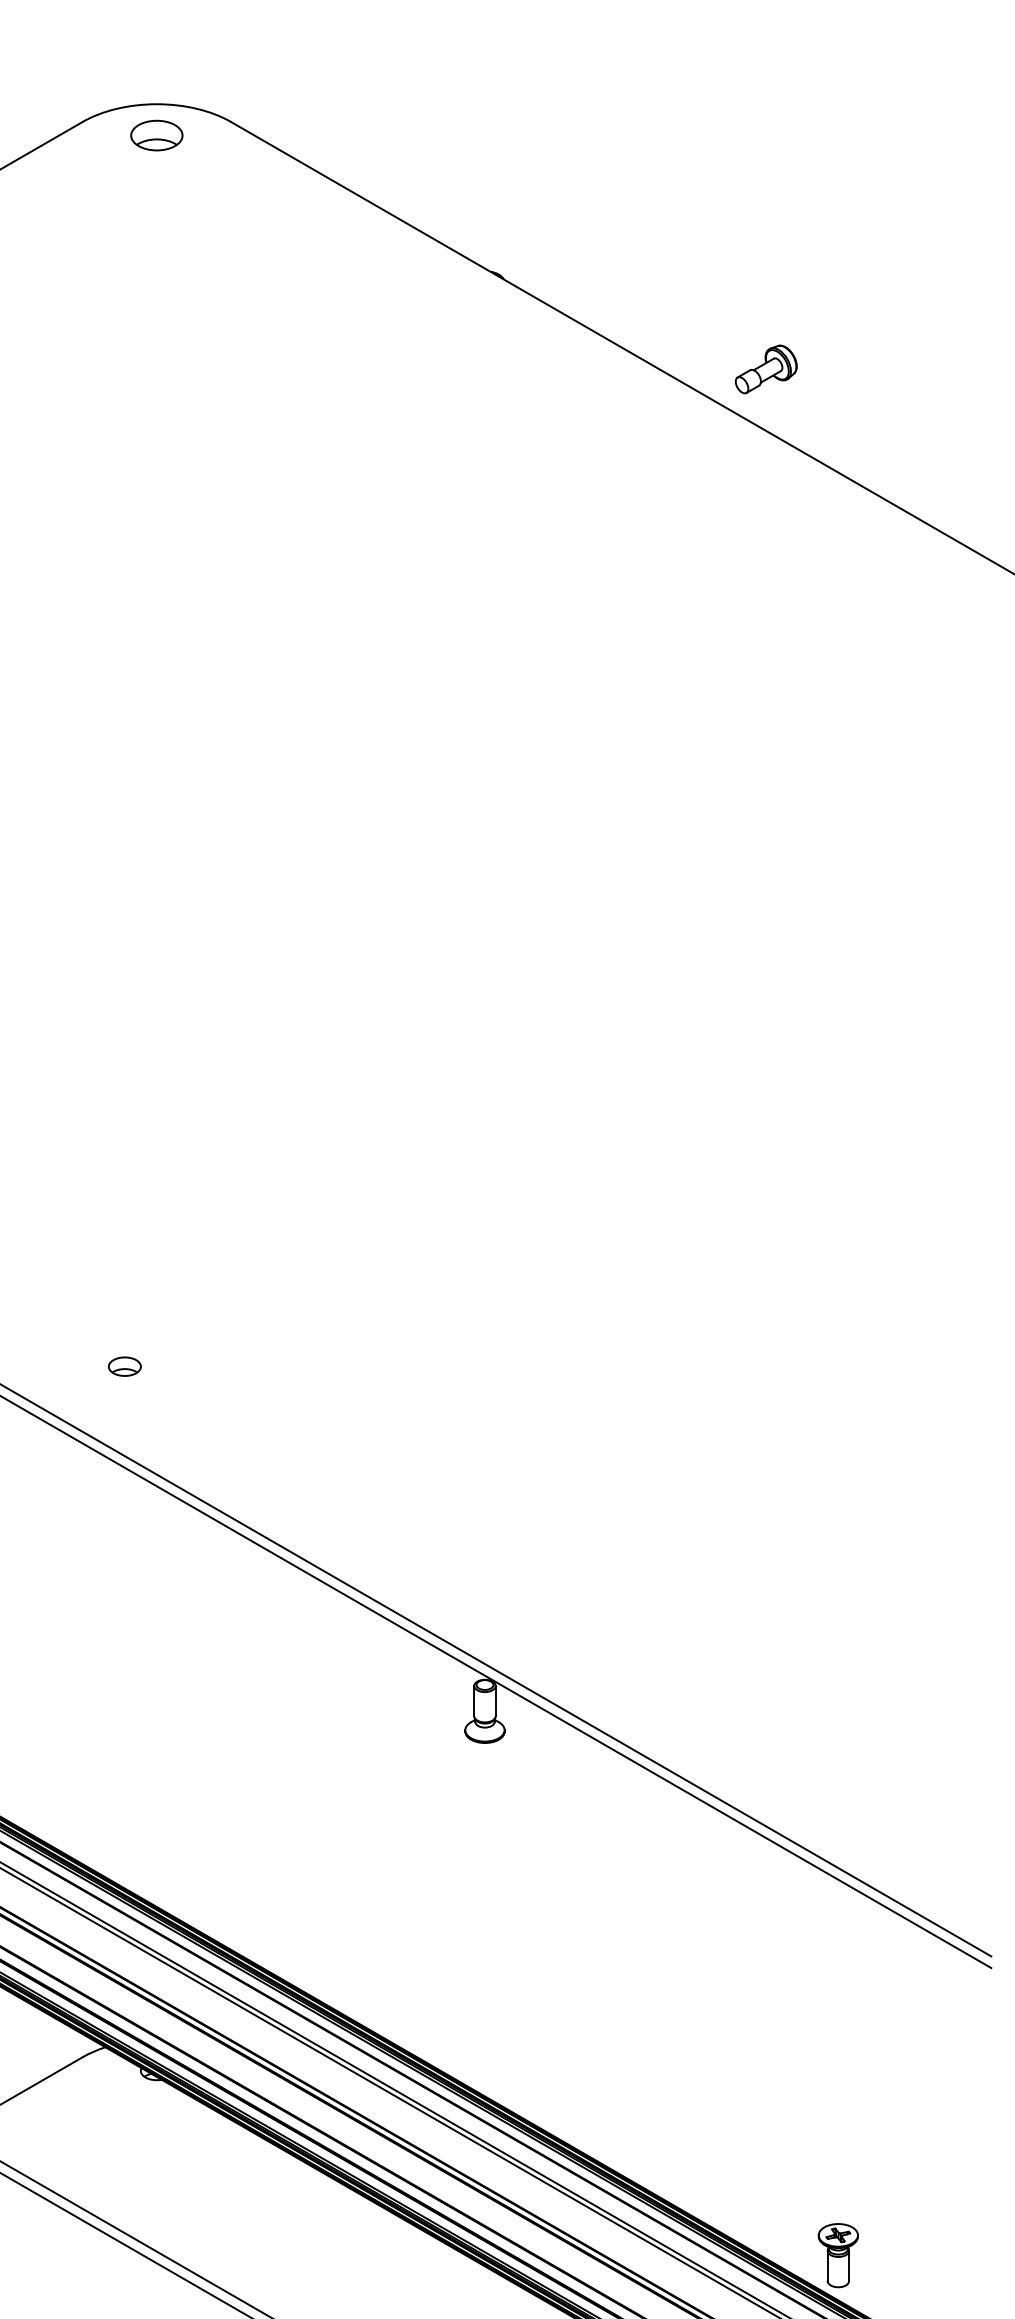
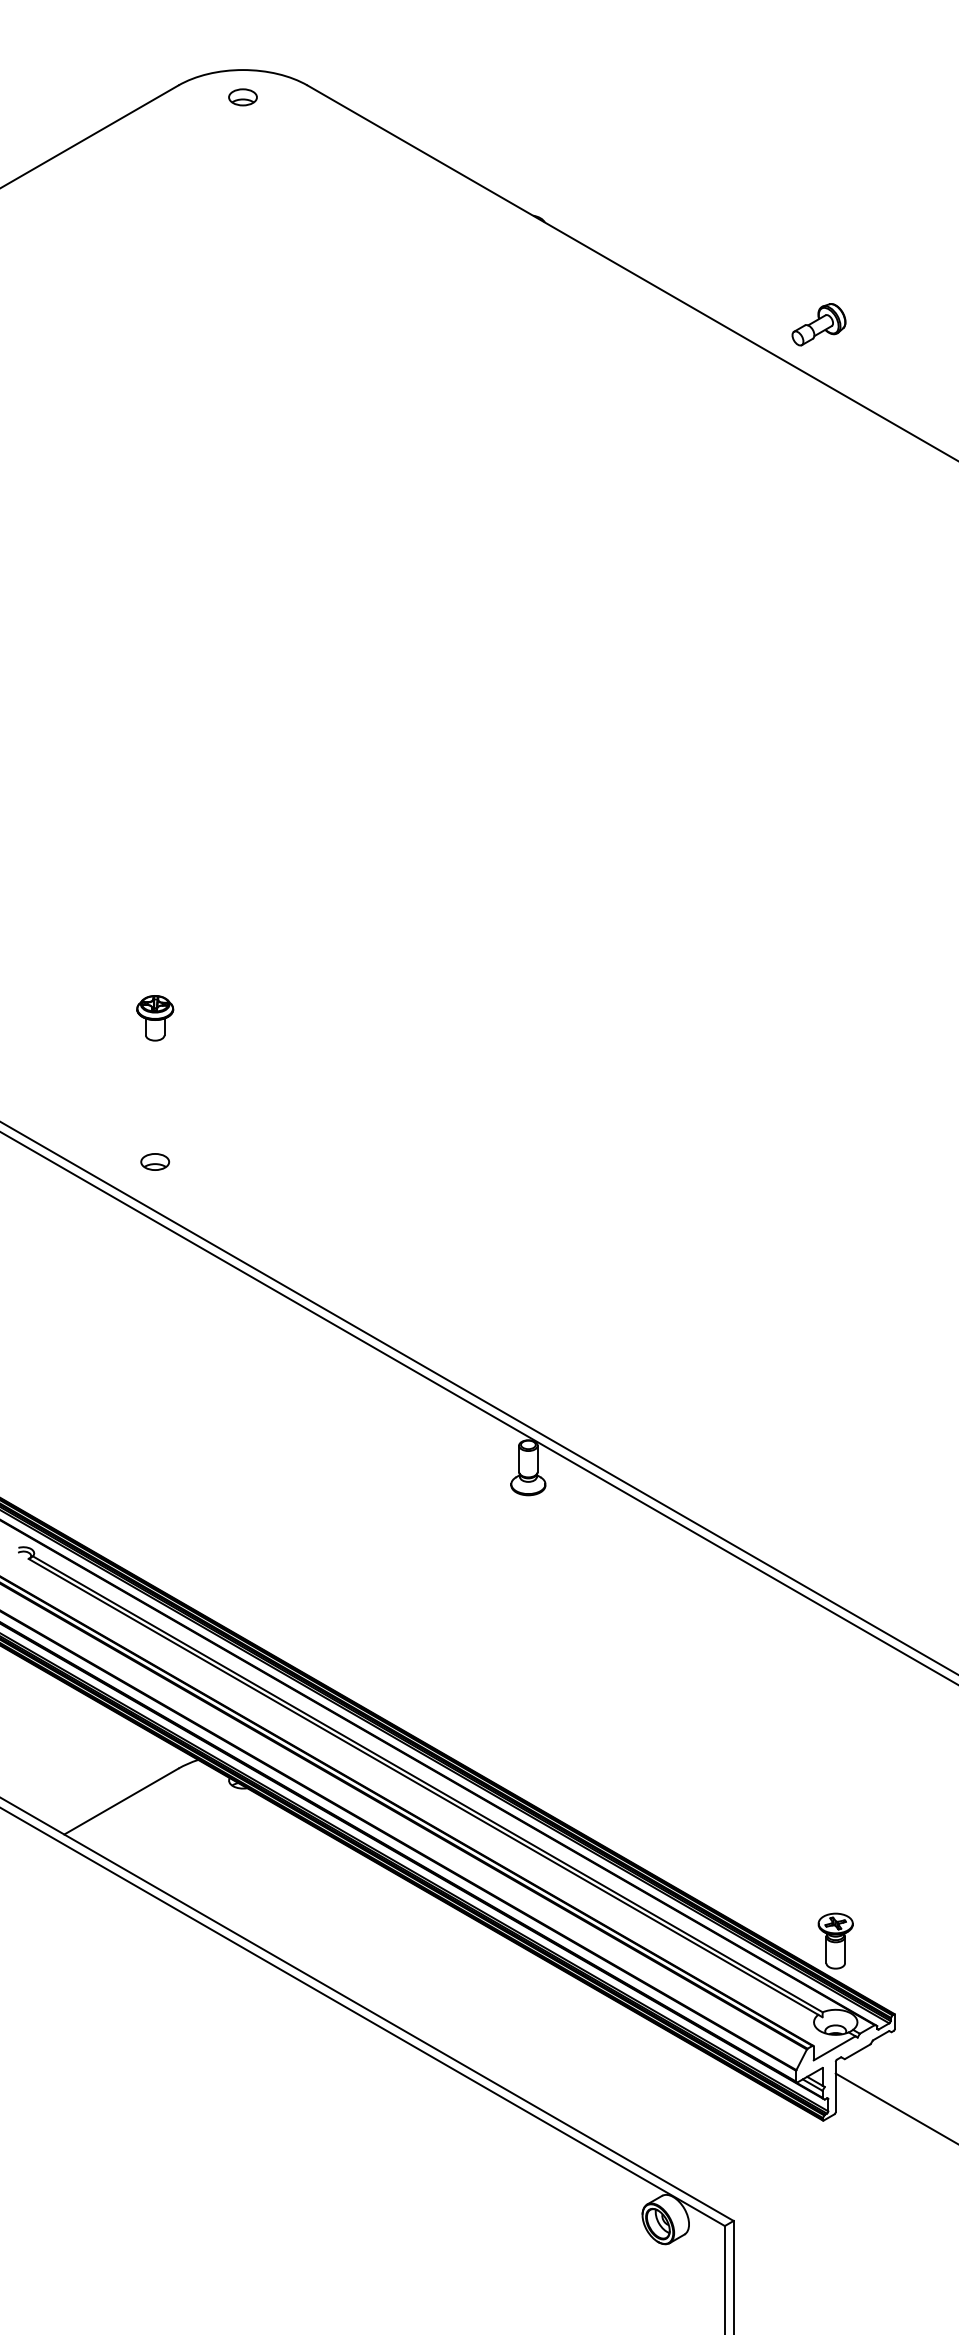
part: (156, 135) -> (242, 97), size x0.62
part: (765, 369) -> (818, 324), moved
part: (56, 1194) -> (155, 1018), added
part: (124, 1366) -> (154, 1161), moved

